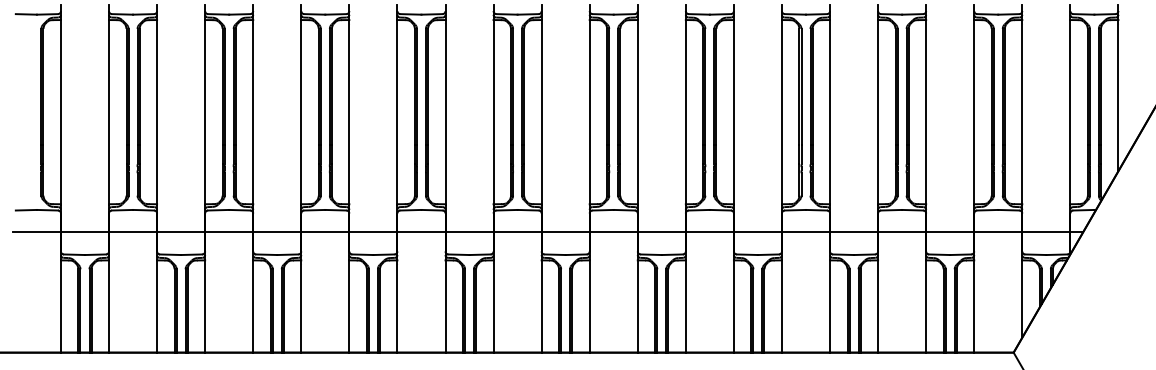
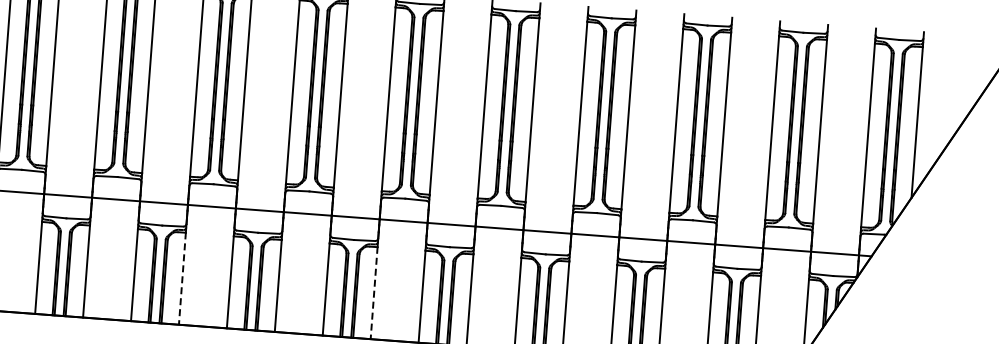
line: (397, 306) -> (182, 278), solid -> dashed
line: (589, 306) -> (373, 293), solid -> dashed

